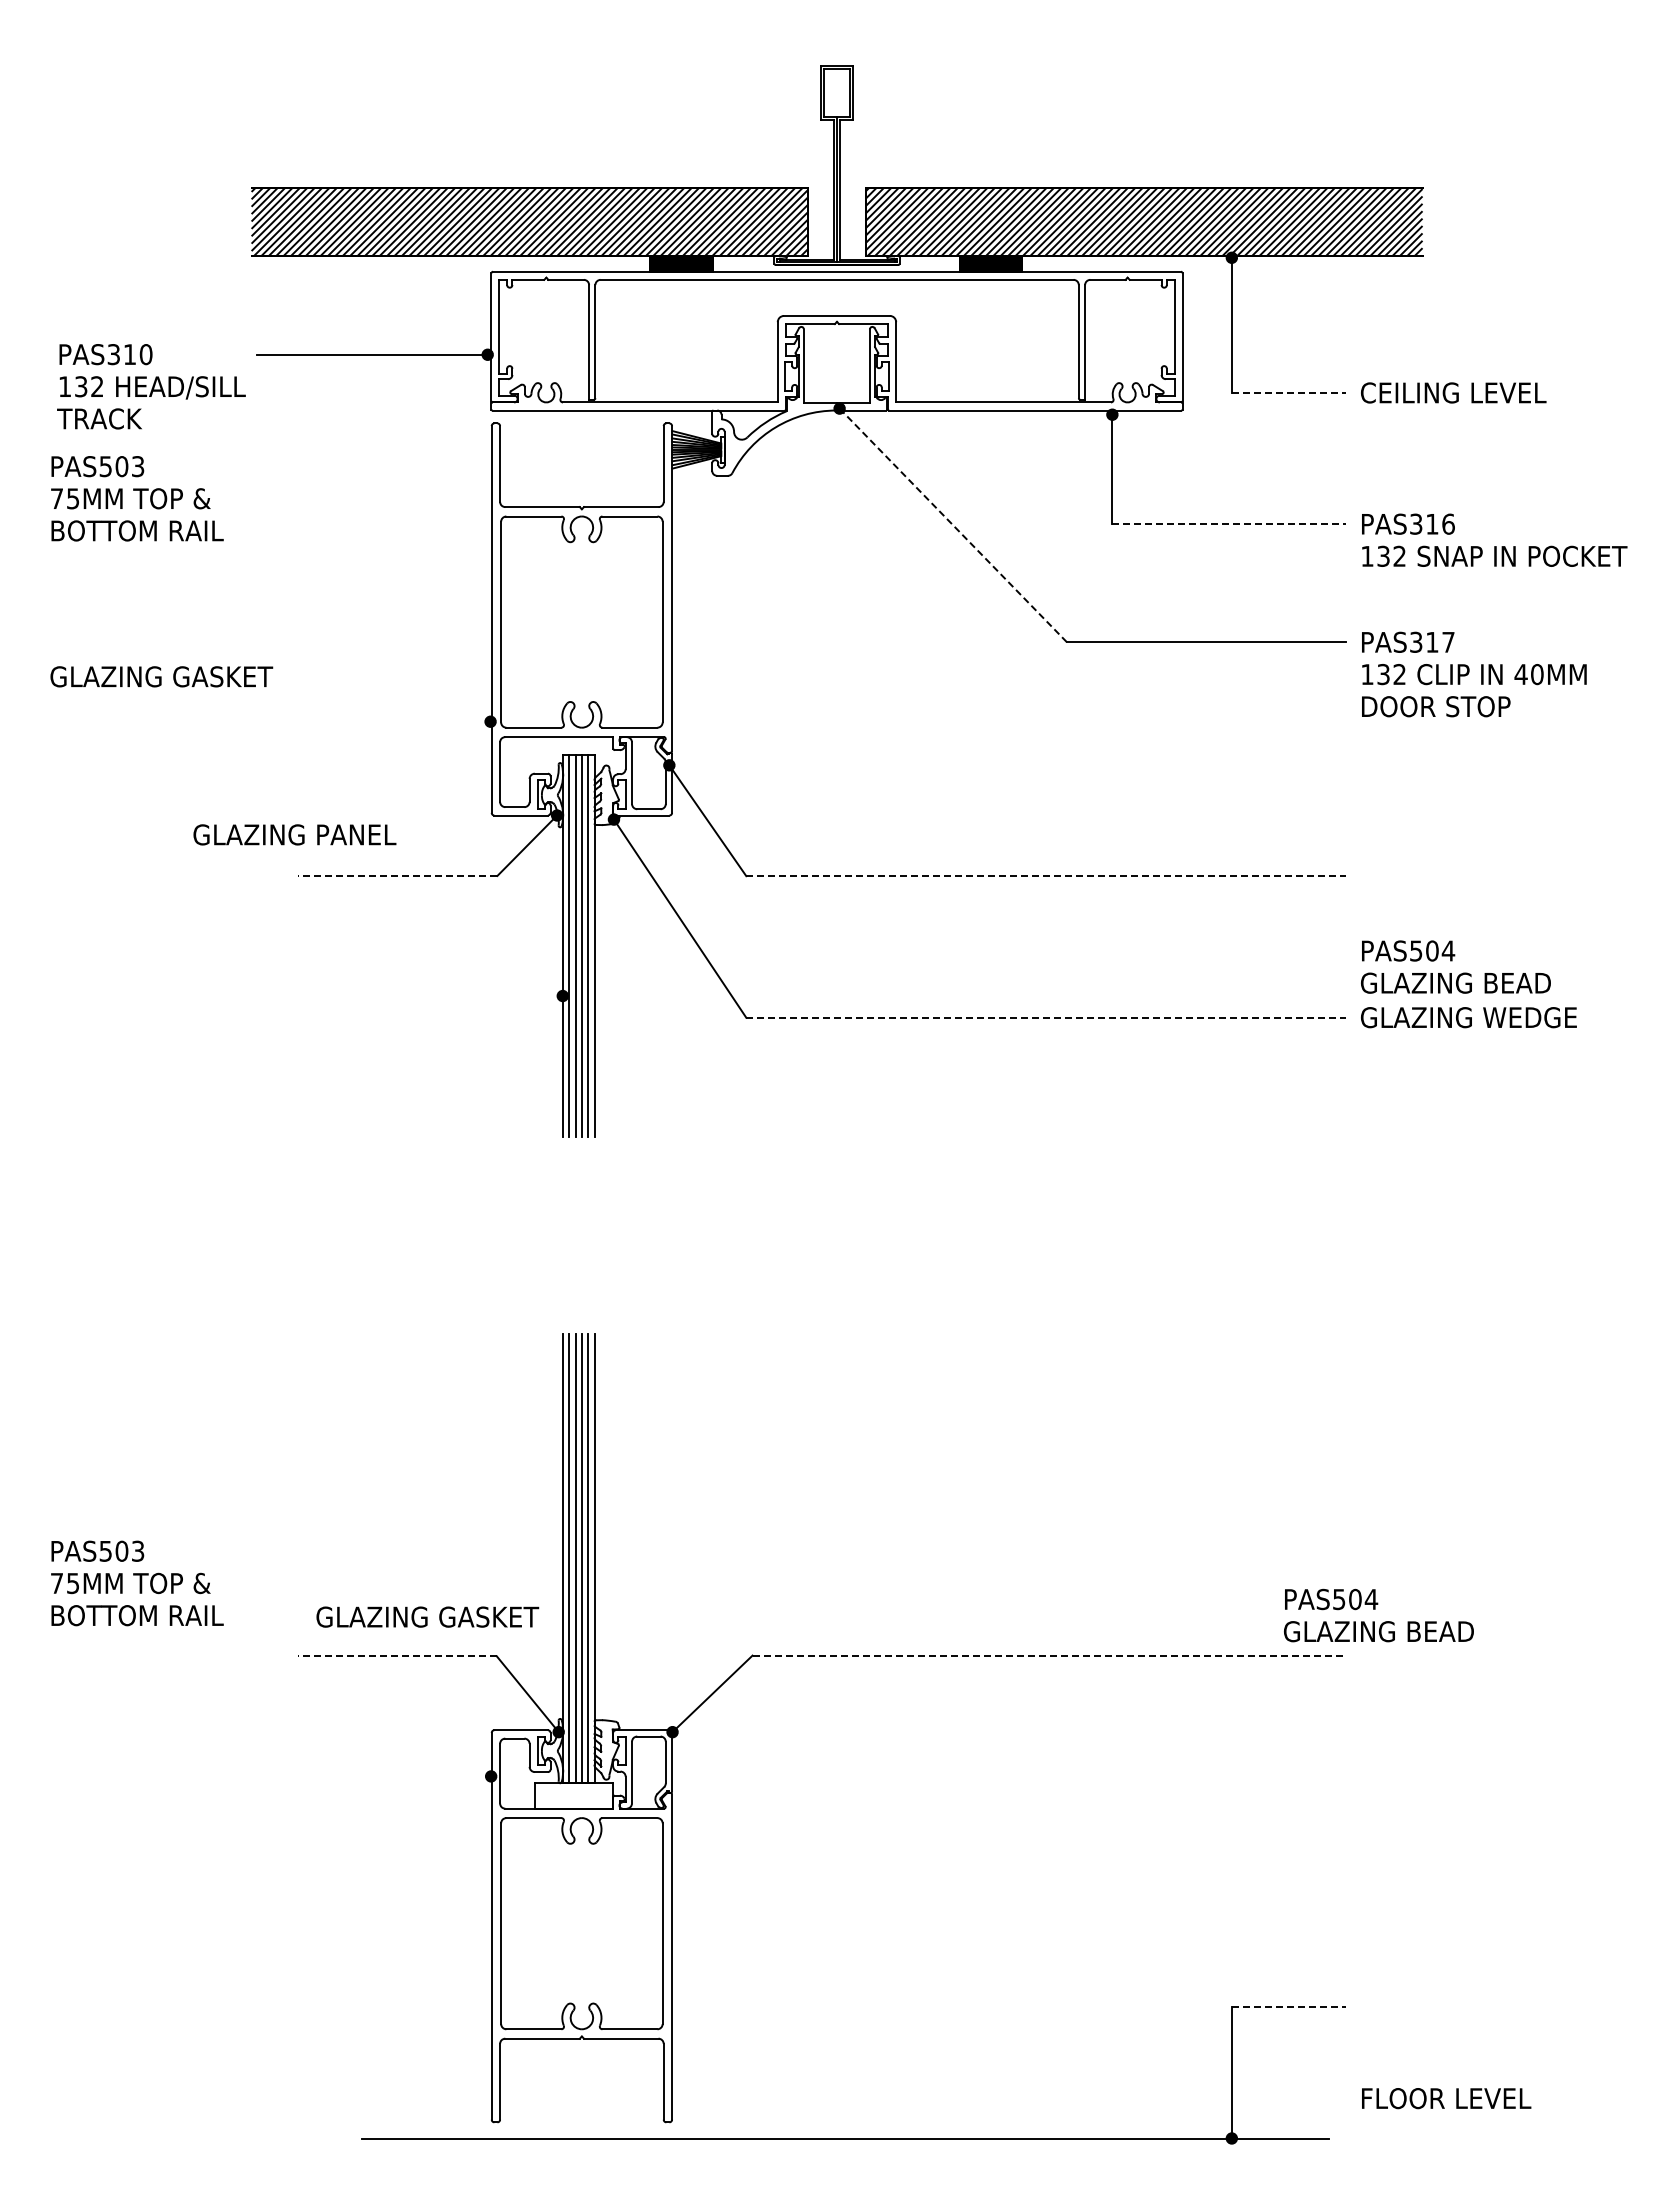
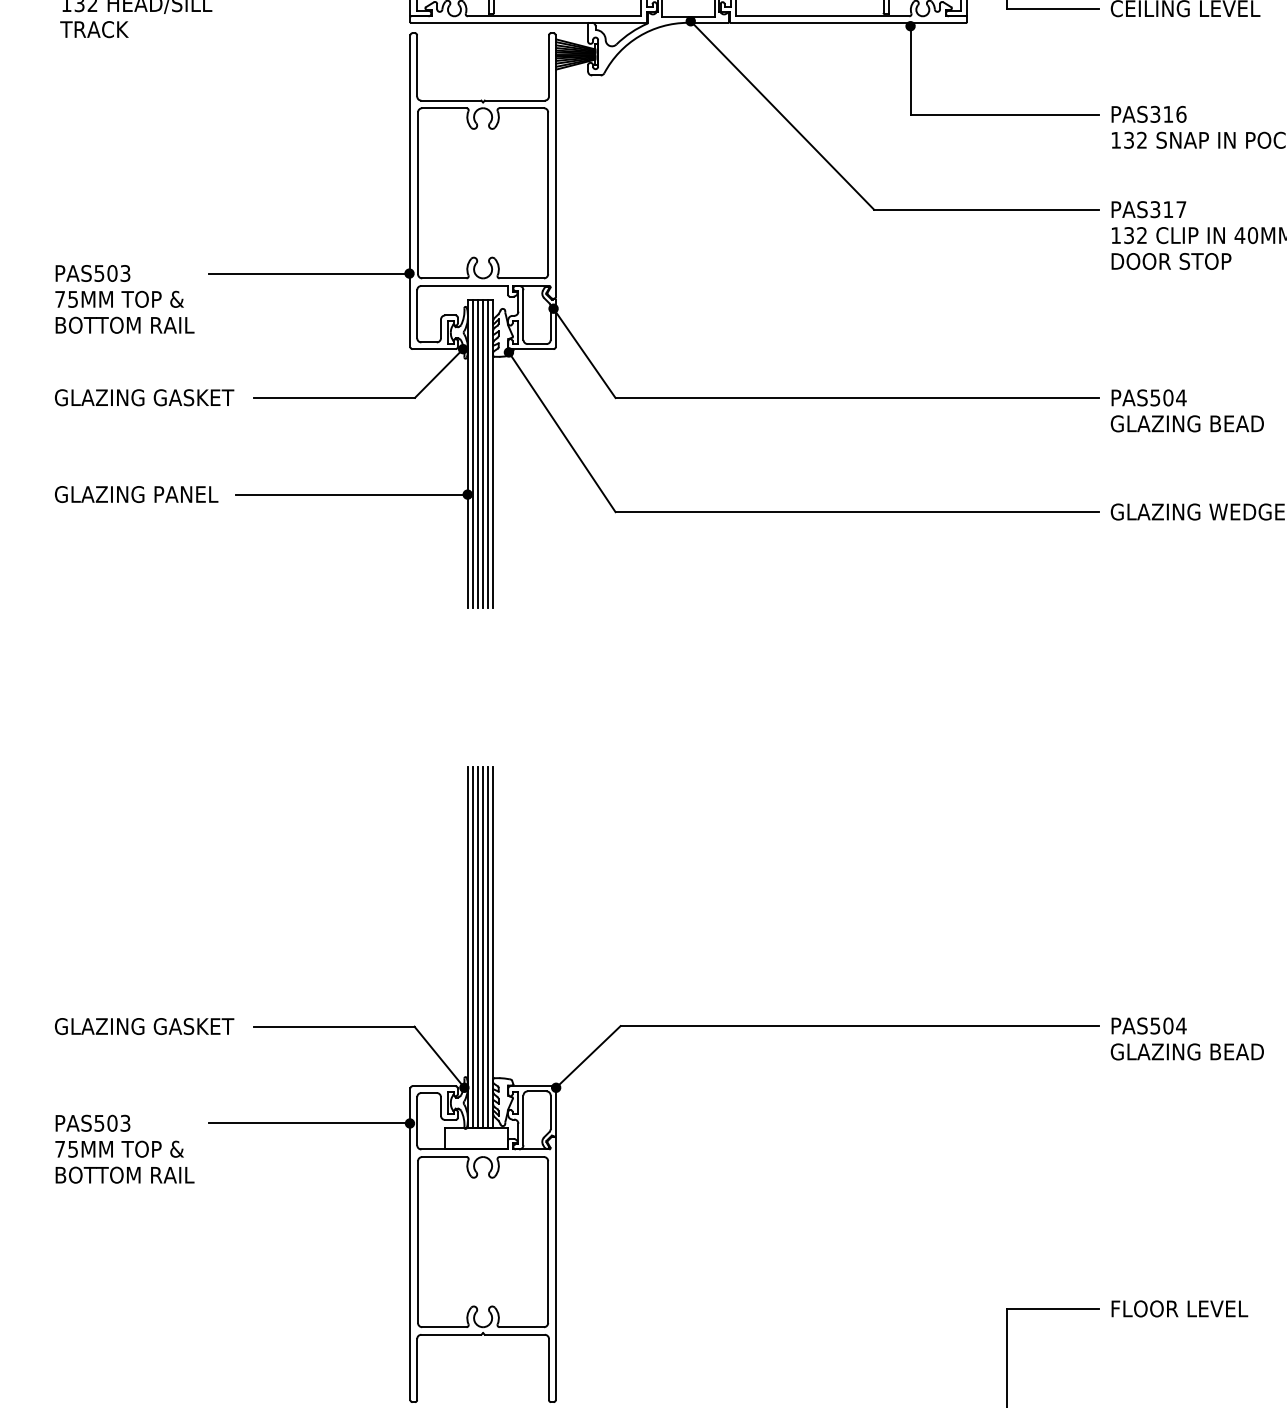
line: (1289, 393) -> (1053, 9), dashed -> solid
text: (137, 498) -> (124, 299), moved
line: (1229, 524) -> (1004, 114), dashed -> solid
line: (953, 525) -> (782, 115), dashed -> solid
text: (161, 676) -> (144, 397), moved
line: (365, 721) -> (308, 273), added
text: (294, 834) -> (136, 494), moved
line: (397, 875) -> (334, 397), dashed -> solid
line: (1046, 876) -> (857, 398), dashed -> solid
text: (1455, 966) -> (1187, 410), moved
line: (418, 996) -> (351, 494), added
line: (1046, 1017) -> (857, 511), dashed -> solid
text: (137, 1583) -> (124, 1149), moved
text: (1378, 1615) -> (1187, 1038), moved
text: (427, 1616) -> (144, 1026), moved
line: (1049, 1655) -> (859, 1026), dashed -> solid
line: (397, 1656) -> (334, 1026), dashed -> solid
line: (366, 1776) -> (309, 1123), added
line: (1289, 2006) -> (1053, 1308), dashed -> solid
text: (1446, 2098) -> (1179, 1308), moved

